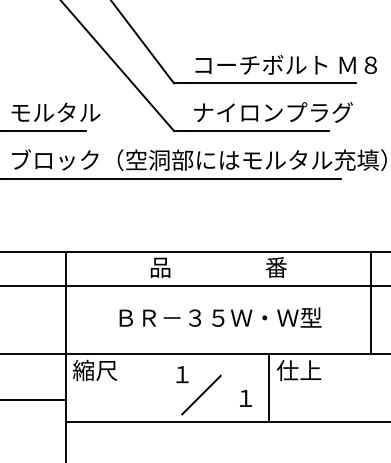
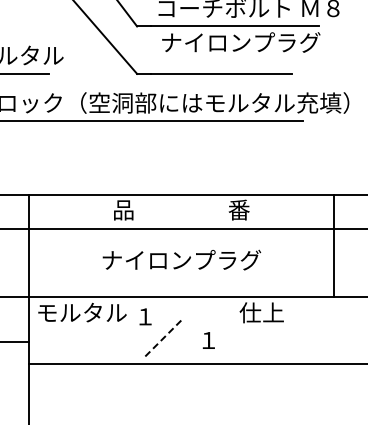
text: (273, 112) -> (241, 42), moved
text: (220, 317) -> (183, 259), ＢＲ－３５Ｗ・Ｗ型 -> ナイロンプラグ
text: (118, 370) -> (81, 312), 縮尺 -> モルタル
line: (269, 388) -> (232, 330), removed
line: (201, 394) -> (164, 336), solid -> dashed

